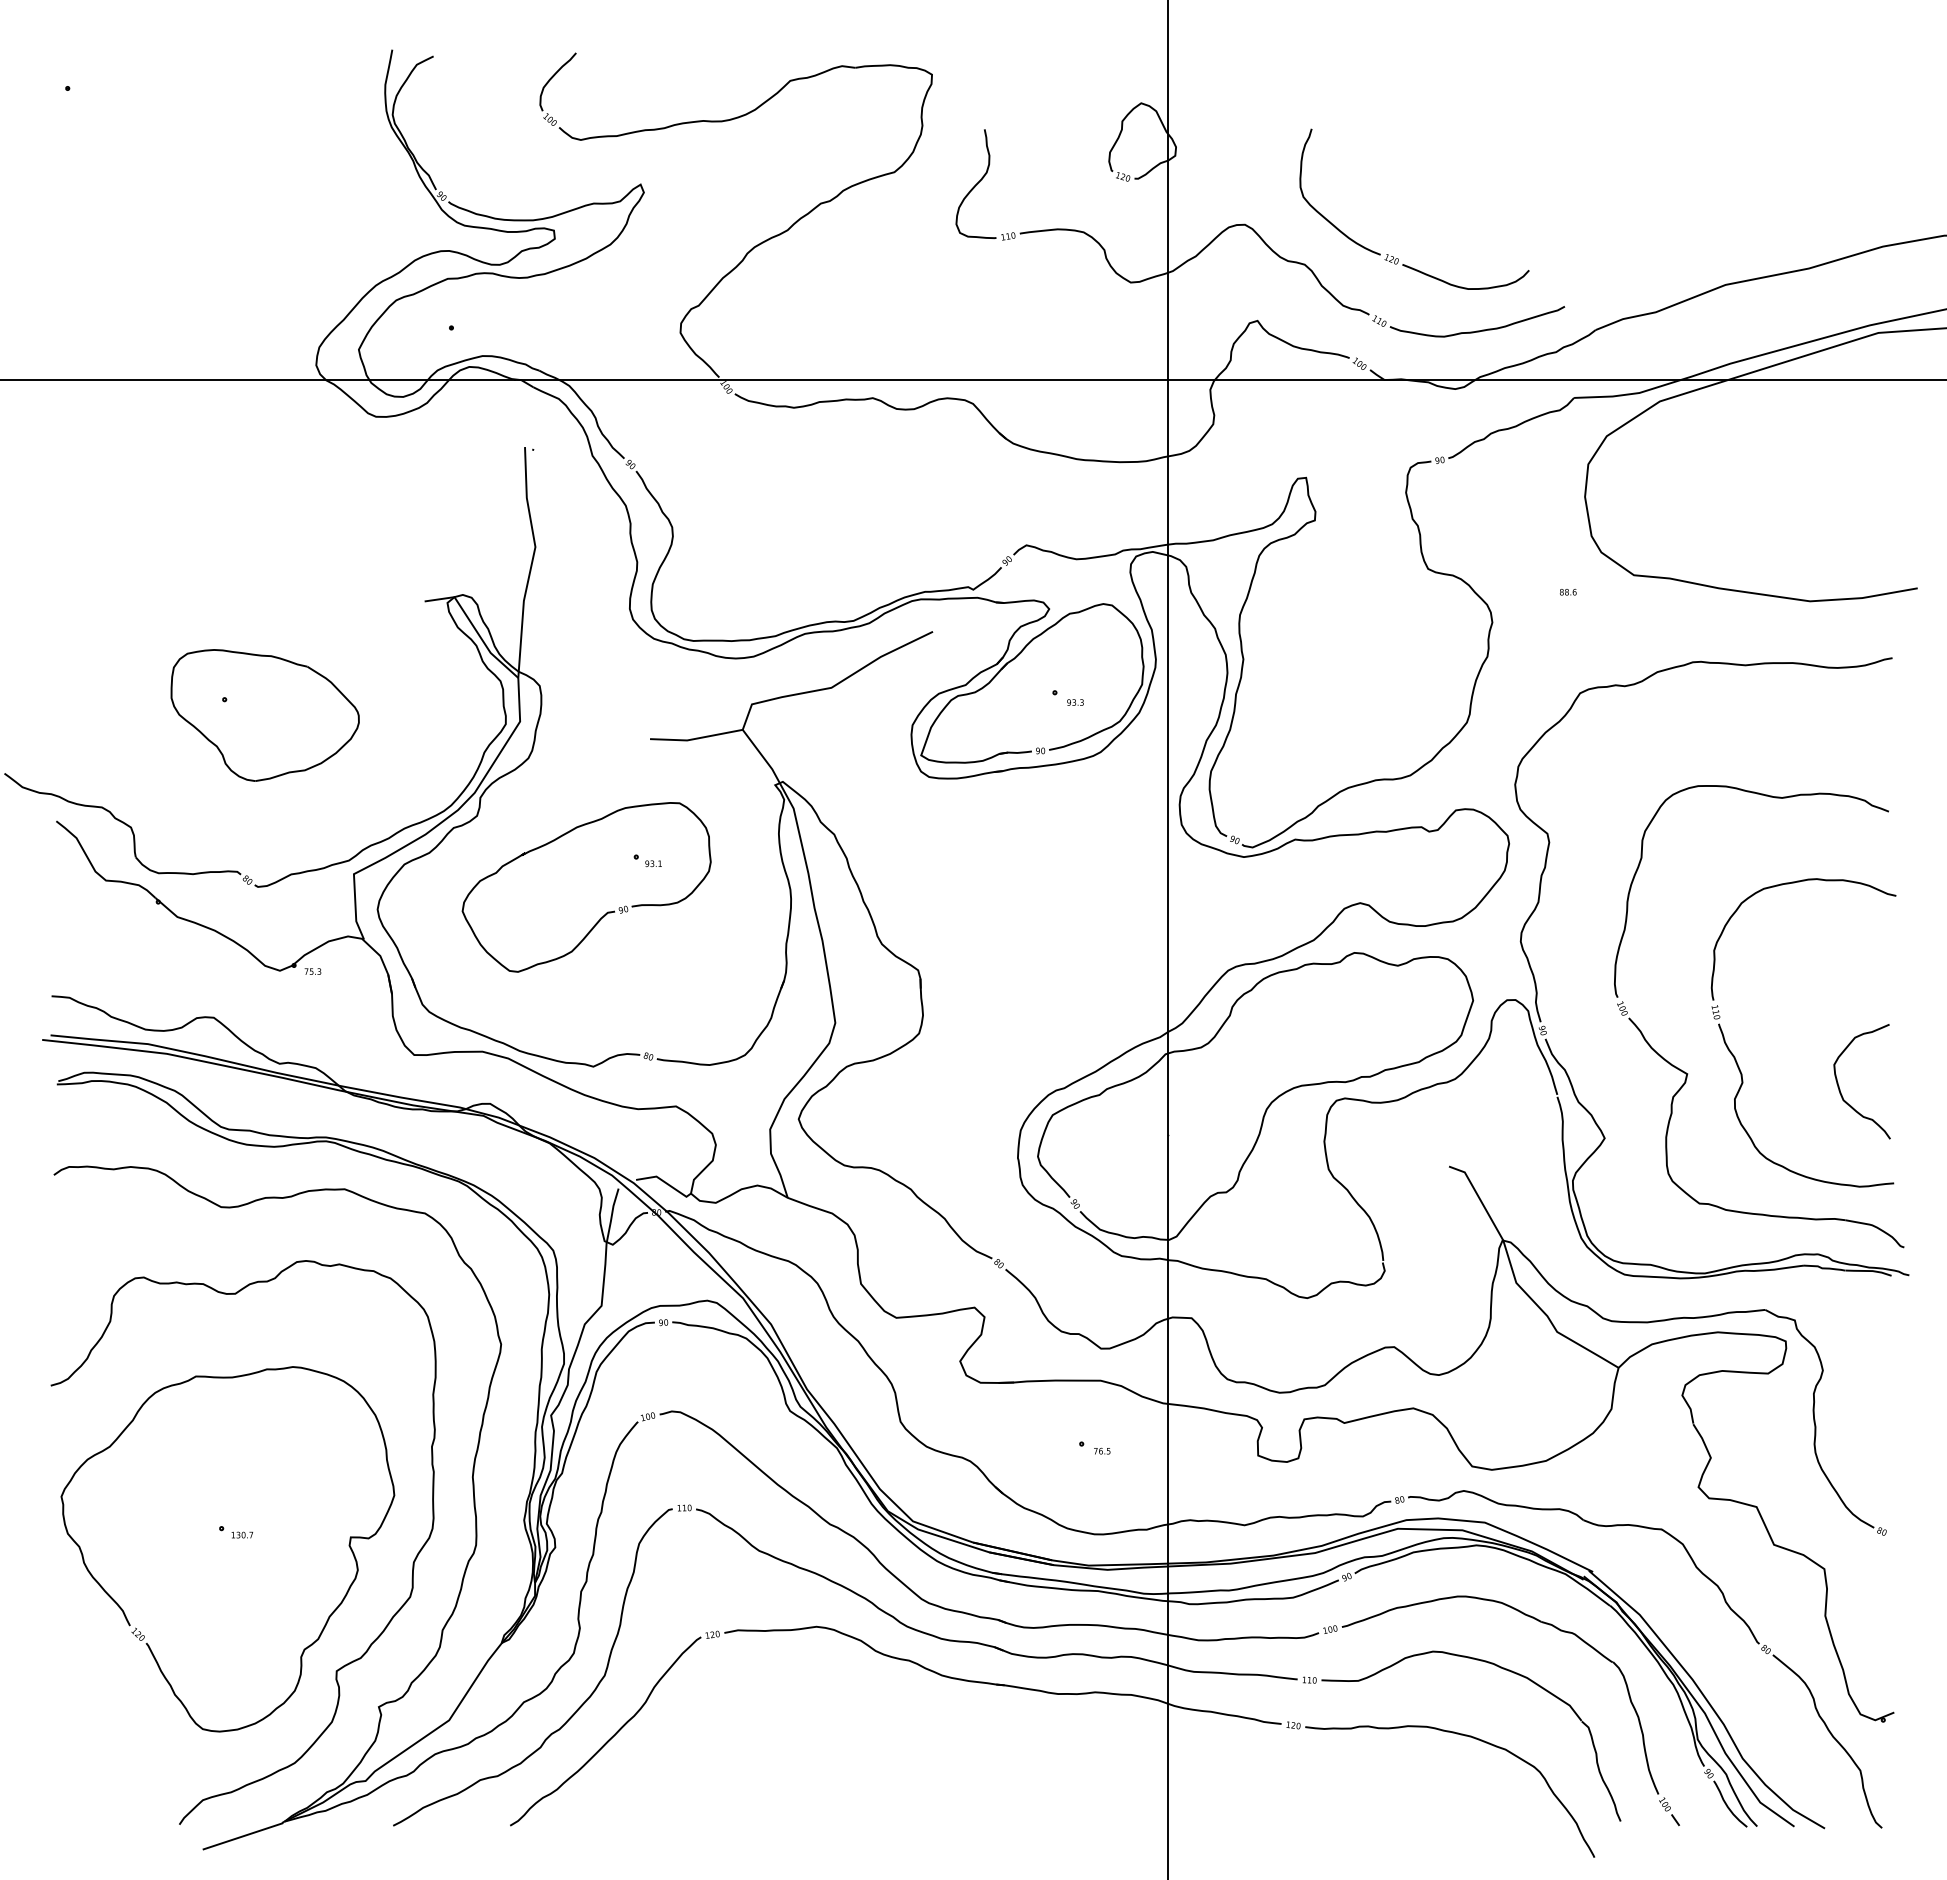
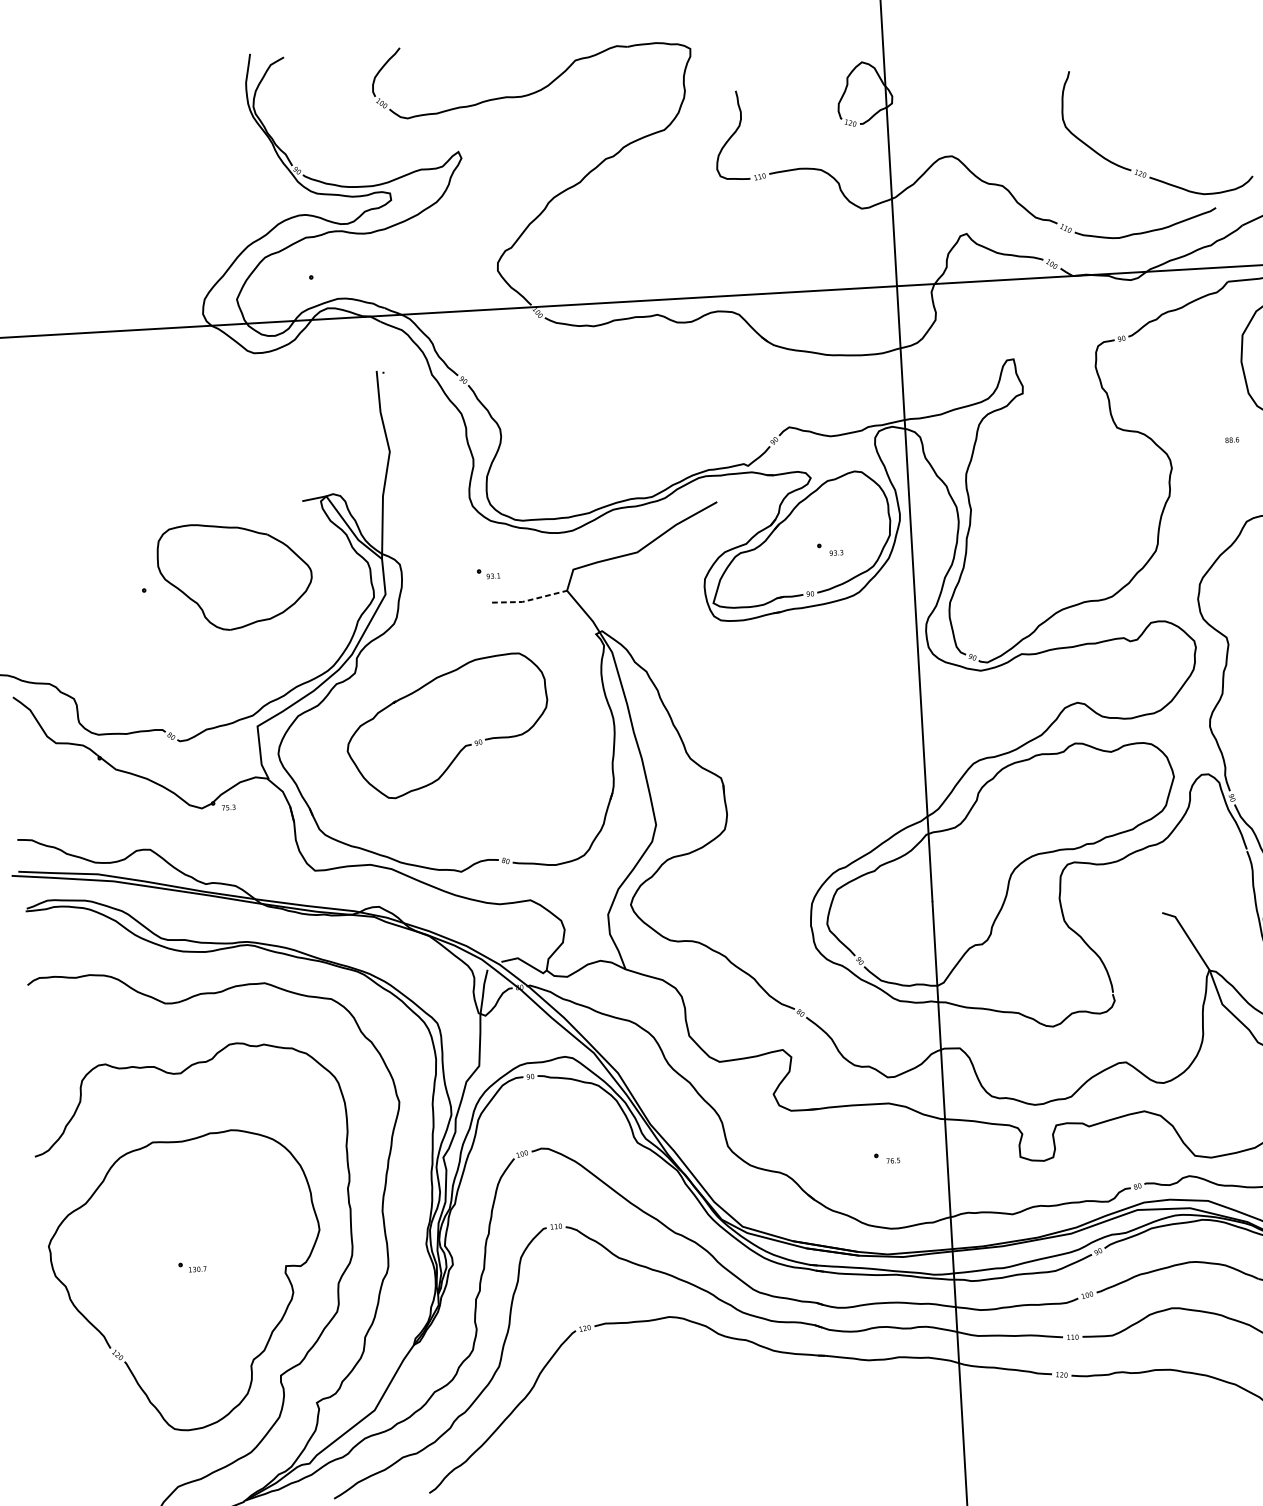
part: (1393, 256) -> (1141, 171), moved
part: (264, 715) -> (234, 576), moved
line: (695, 738) -> (529, 600), solid -> dashed
part: (647, 860) -> (488, 573), moved

